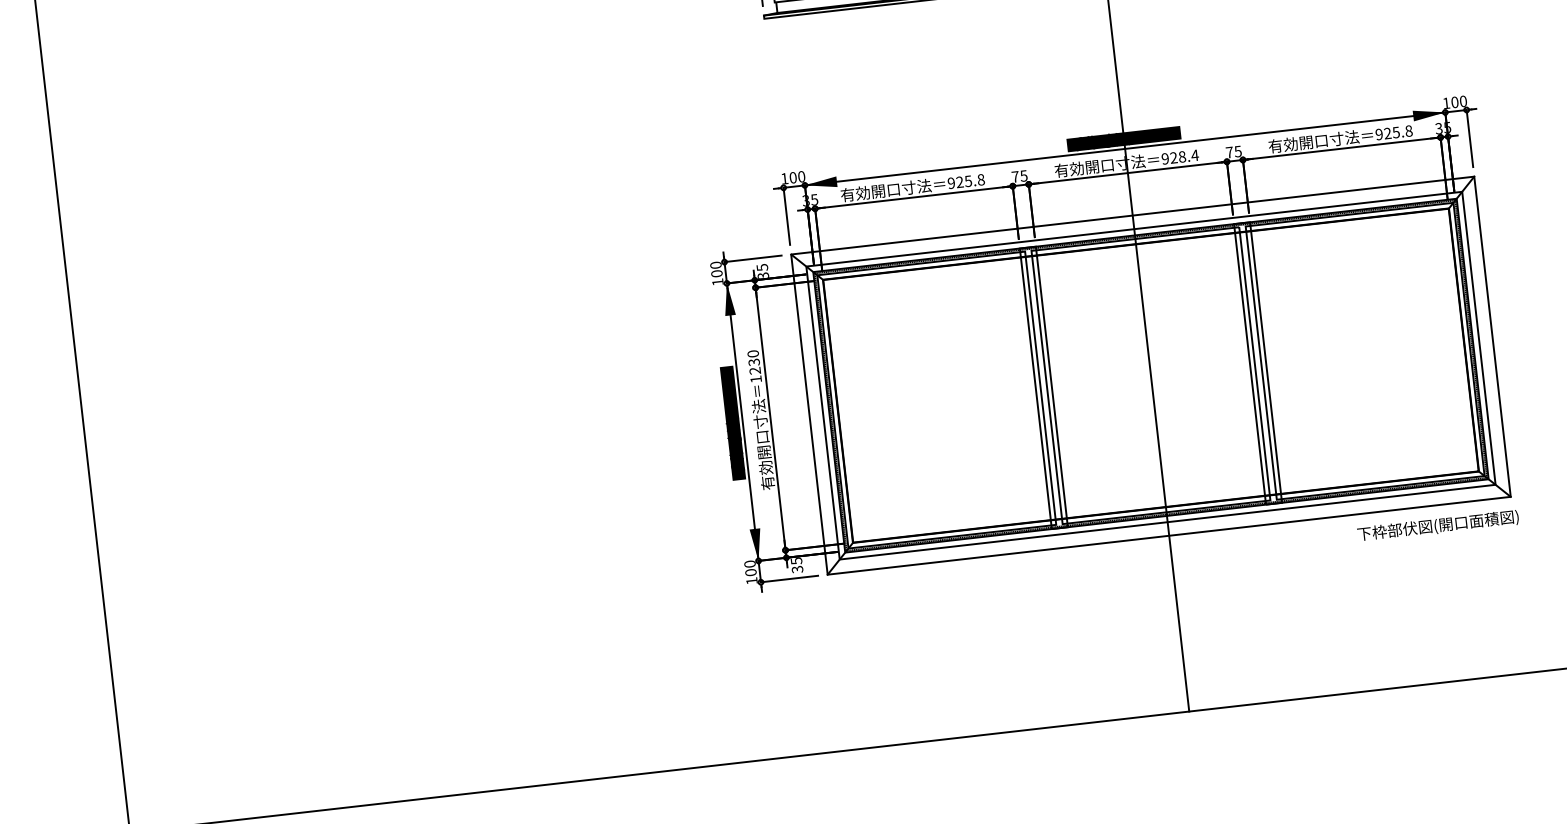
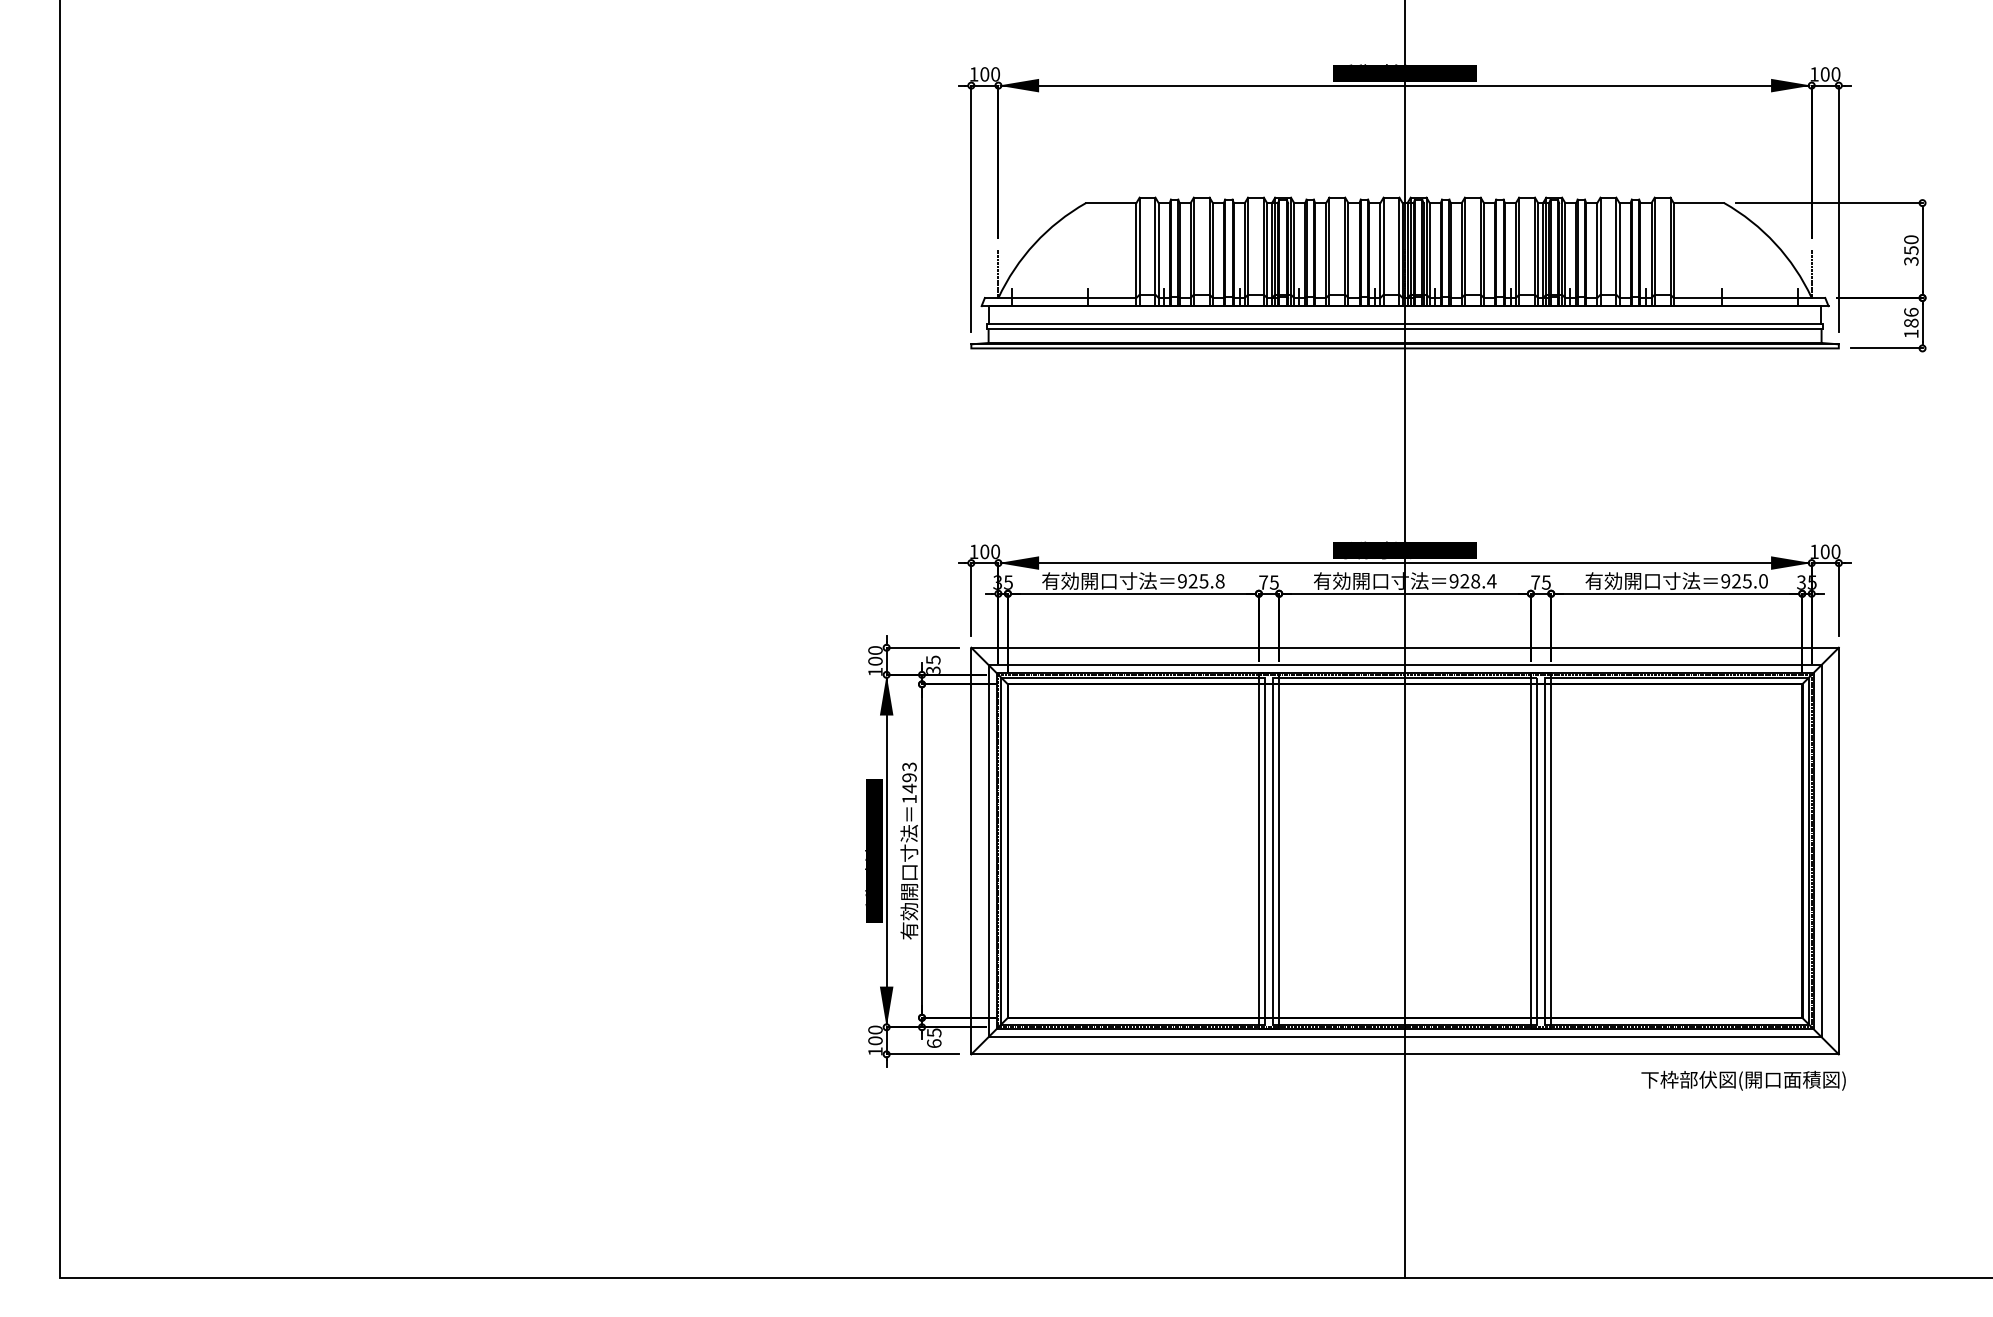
text: (1409, 131) -> (1763, 581), 925.8 -> 925.0
text: (754, 362) -> (909, 777), 1230 -> 1493
text: (797, 569) -> (934, 1043), 35 -> 65

